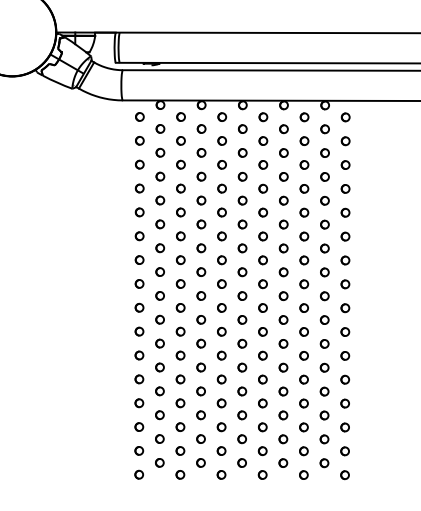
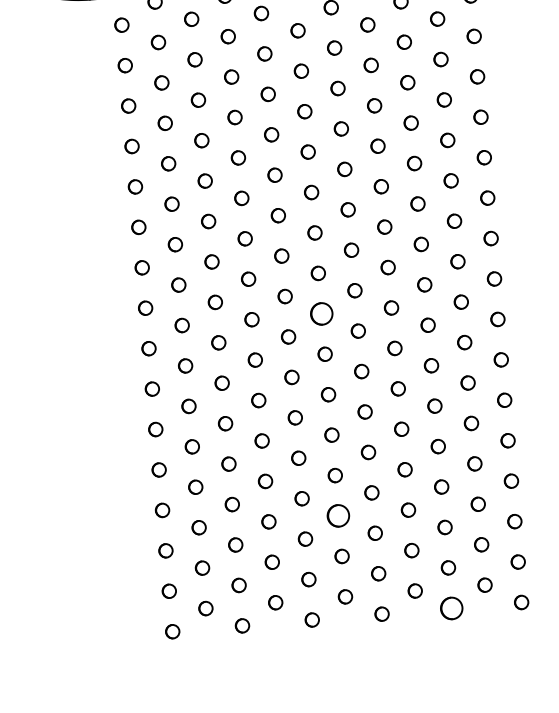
part: (242, 295) -> (321, 312), size x1.6
part: (242, 415) -> (339, 516), size x1.6
part: (303, 474) -> (451, 607), size x1.6

